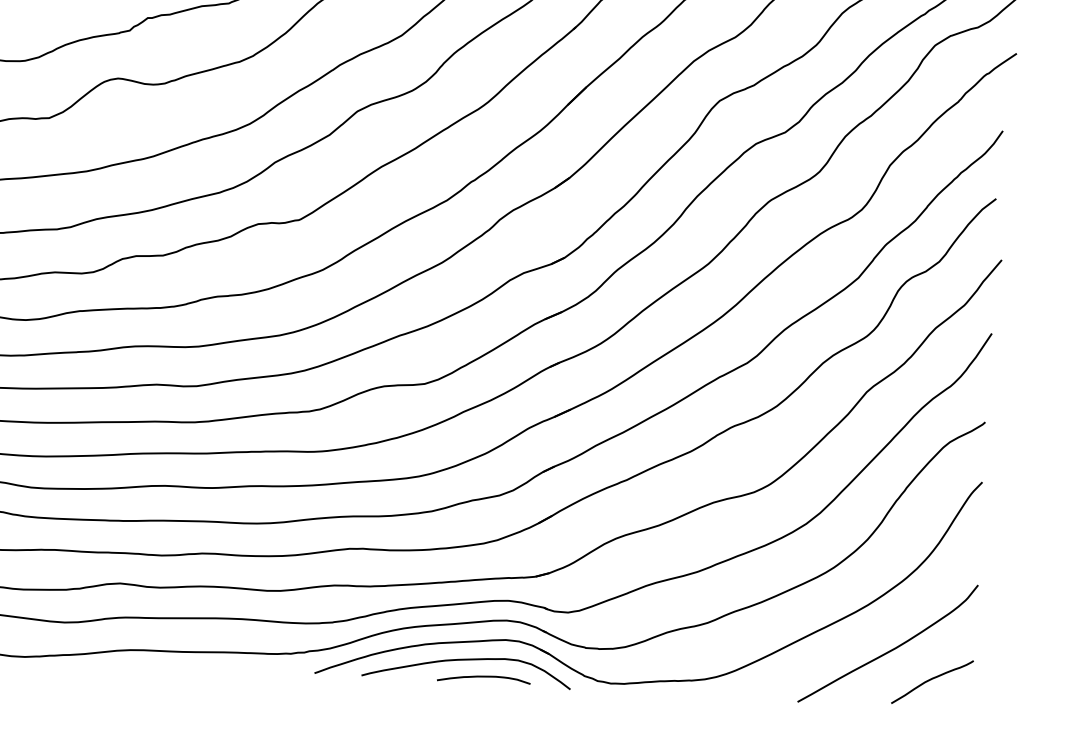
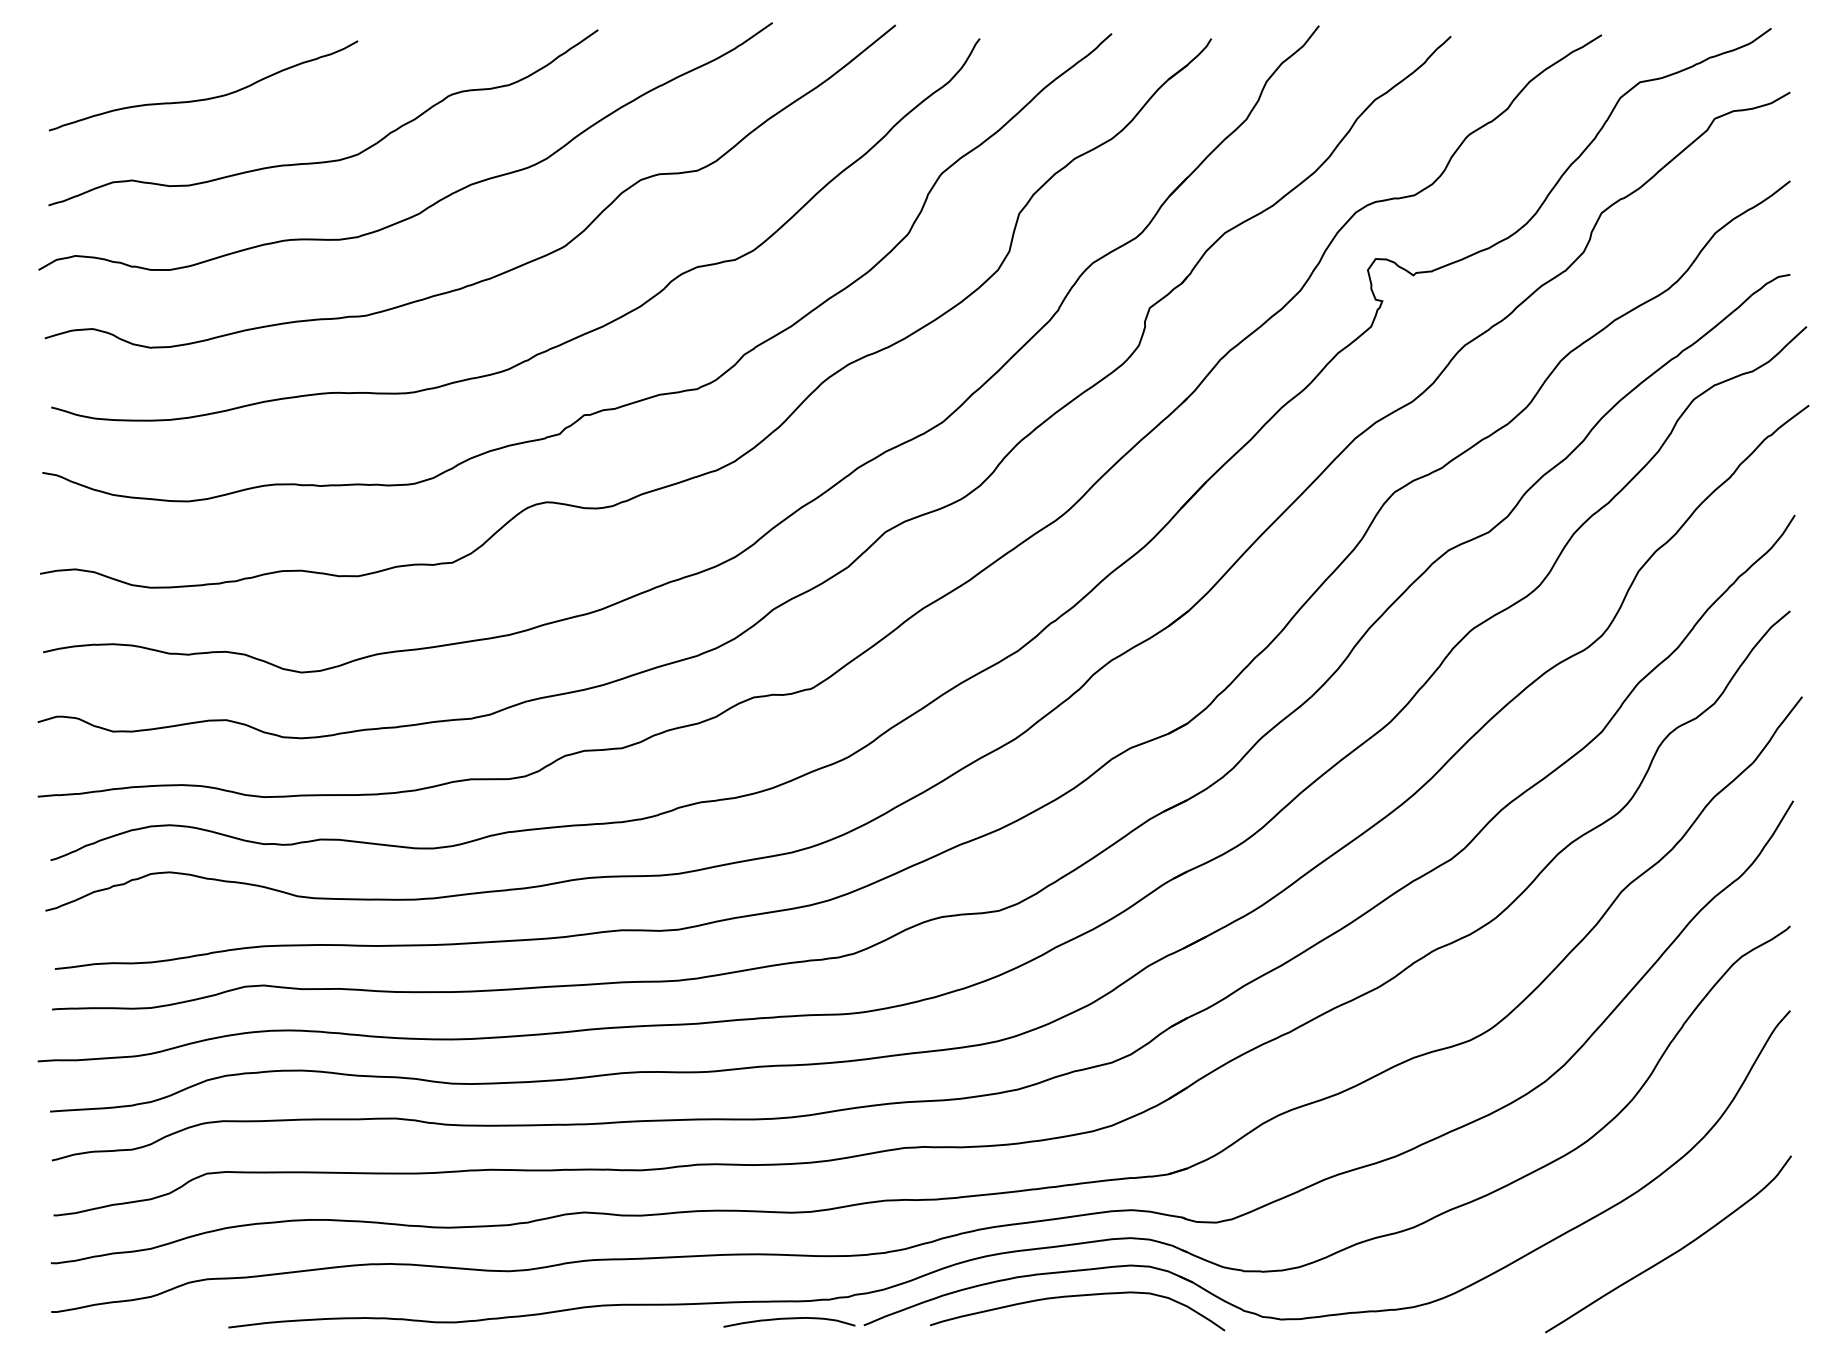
curve: (483, 677) -> (789, 1319), moved
curve: (931, 680) -> (1732, 1292), removed

